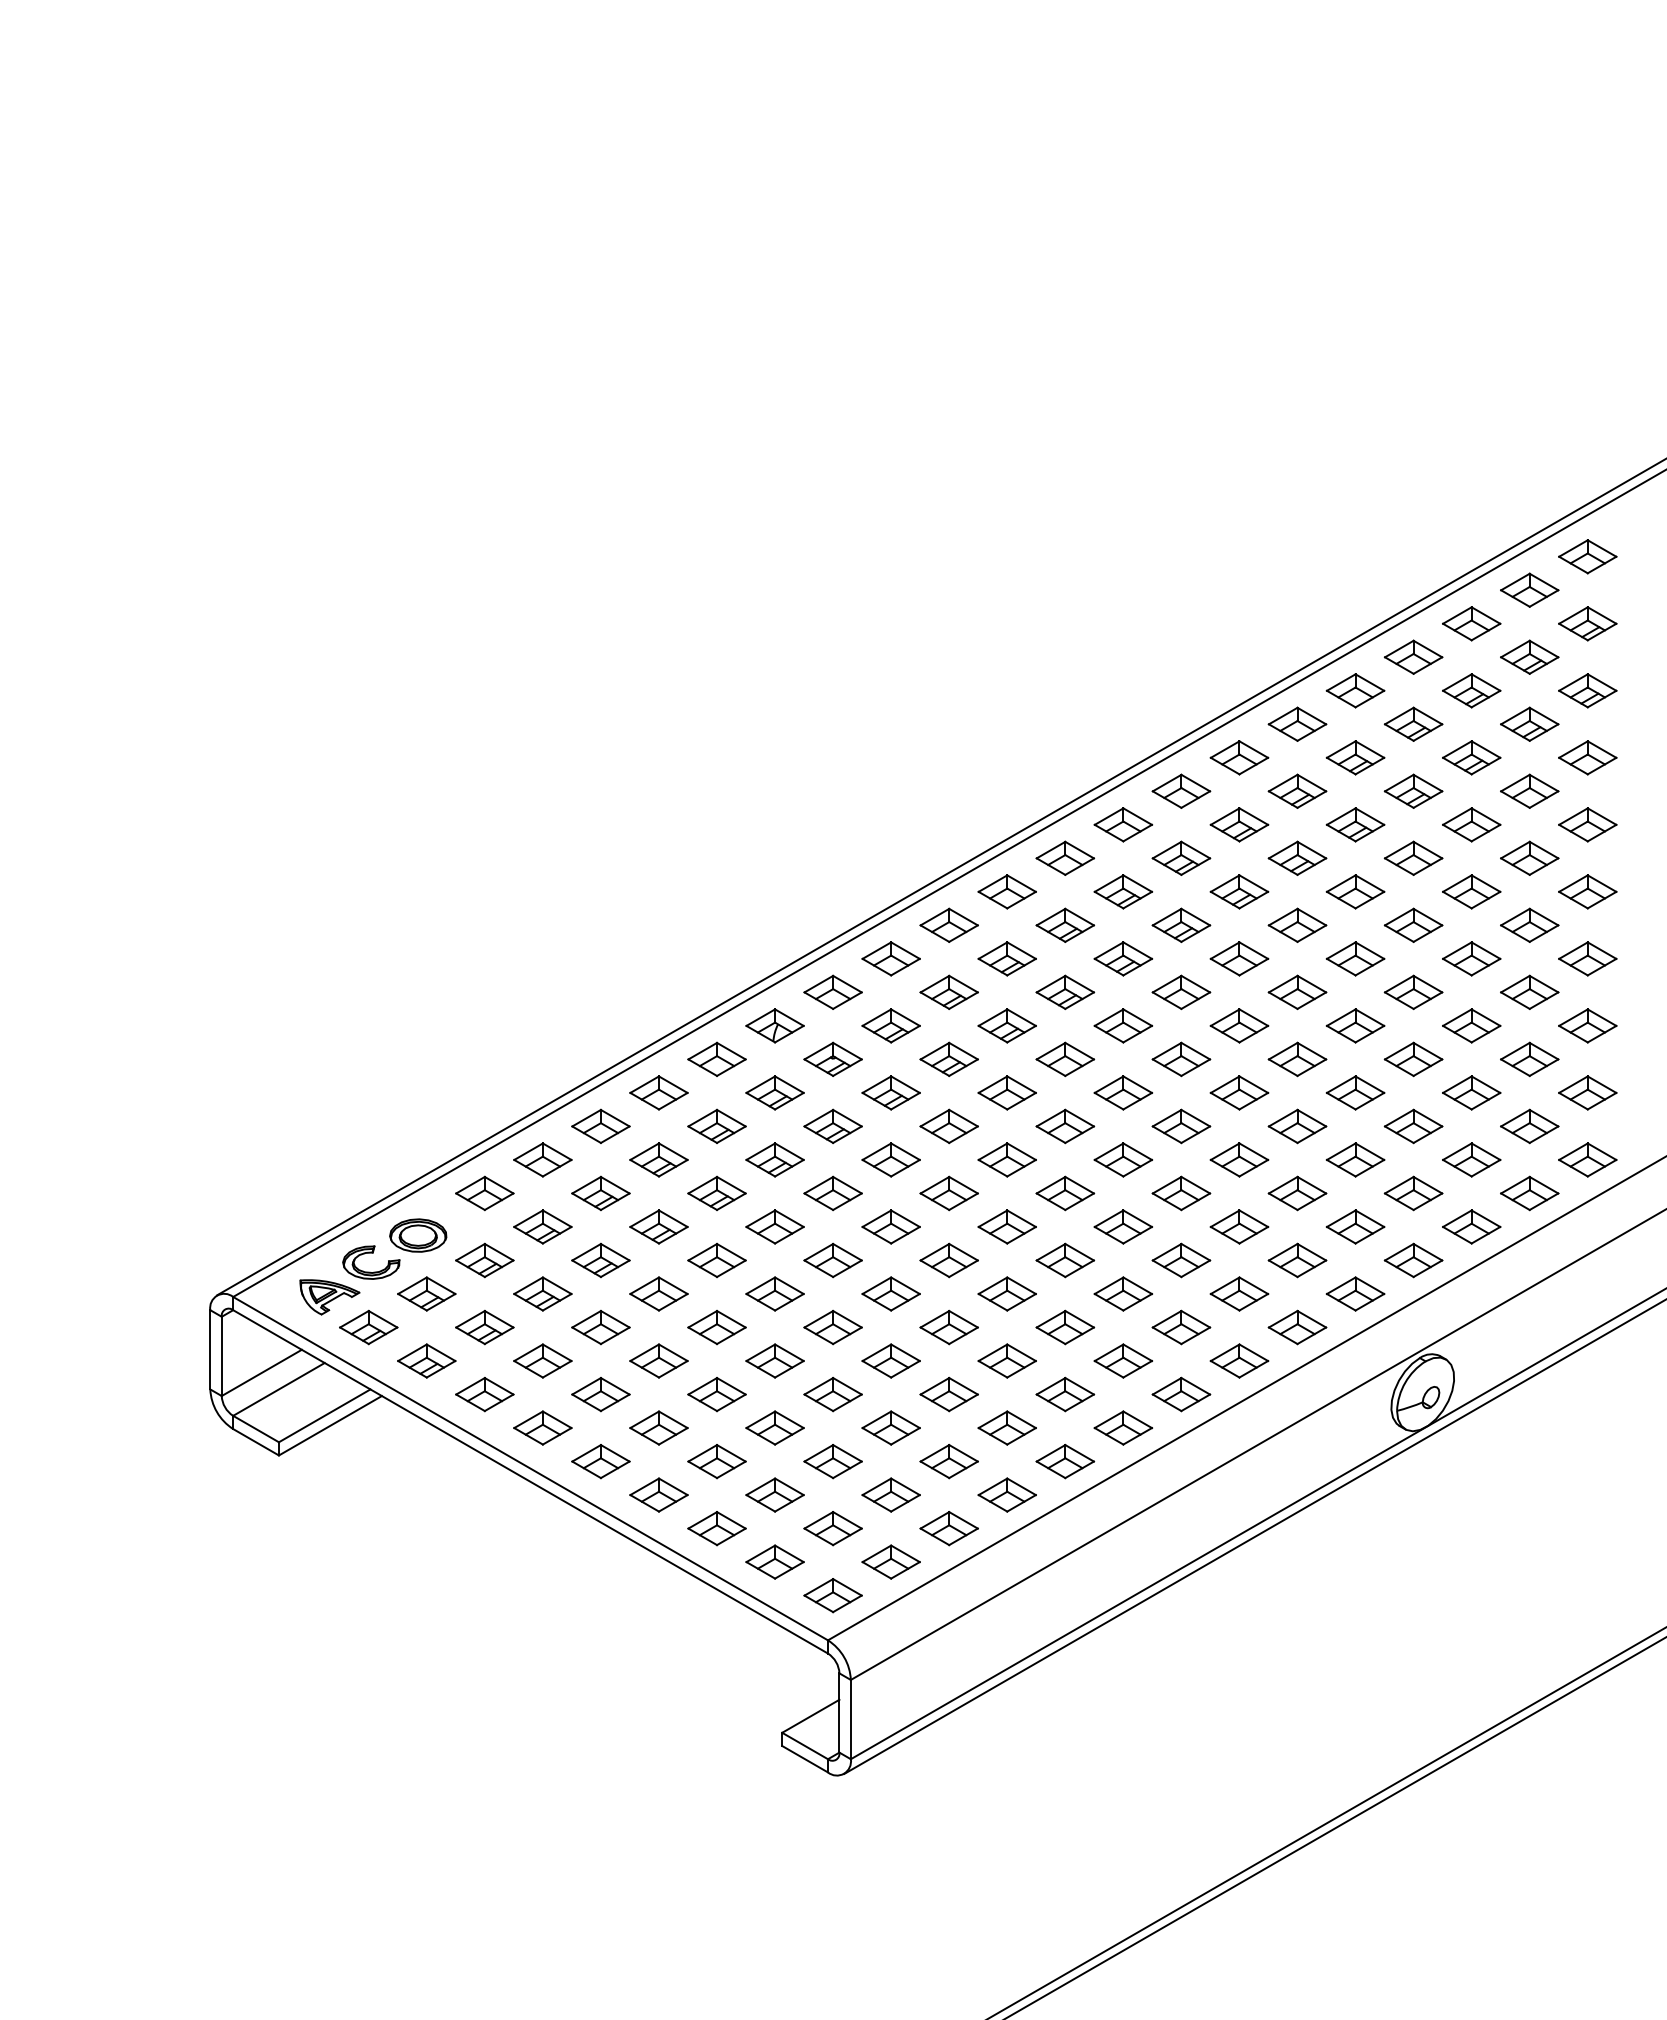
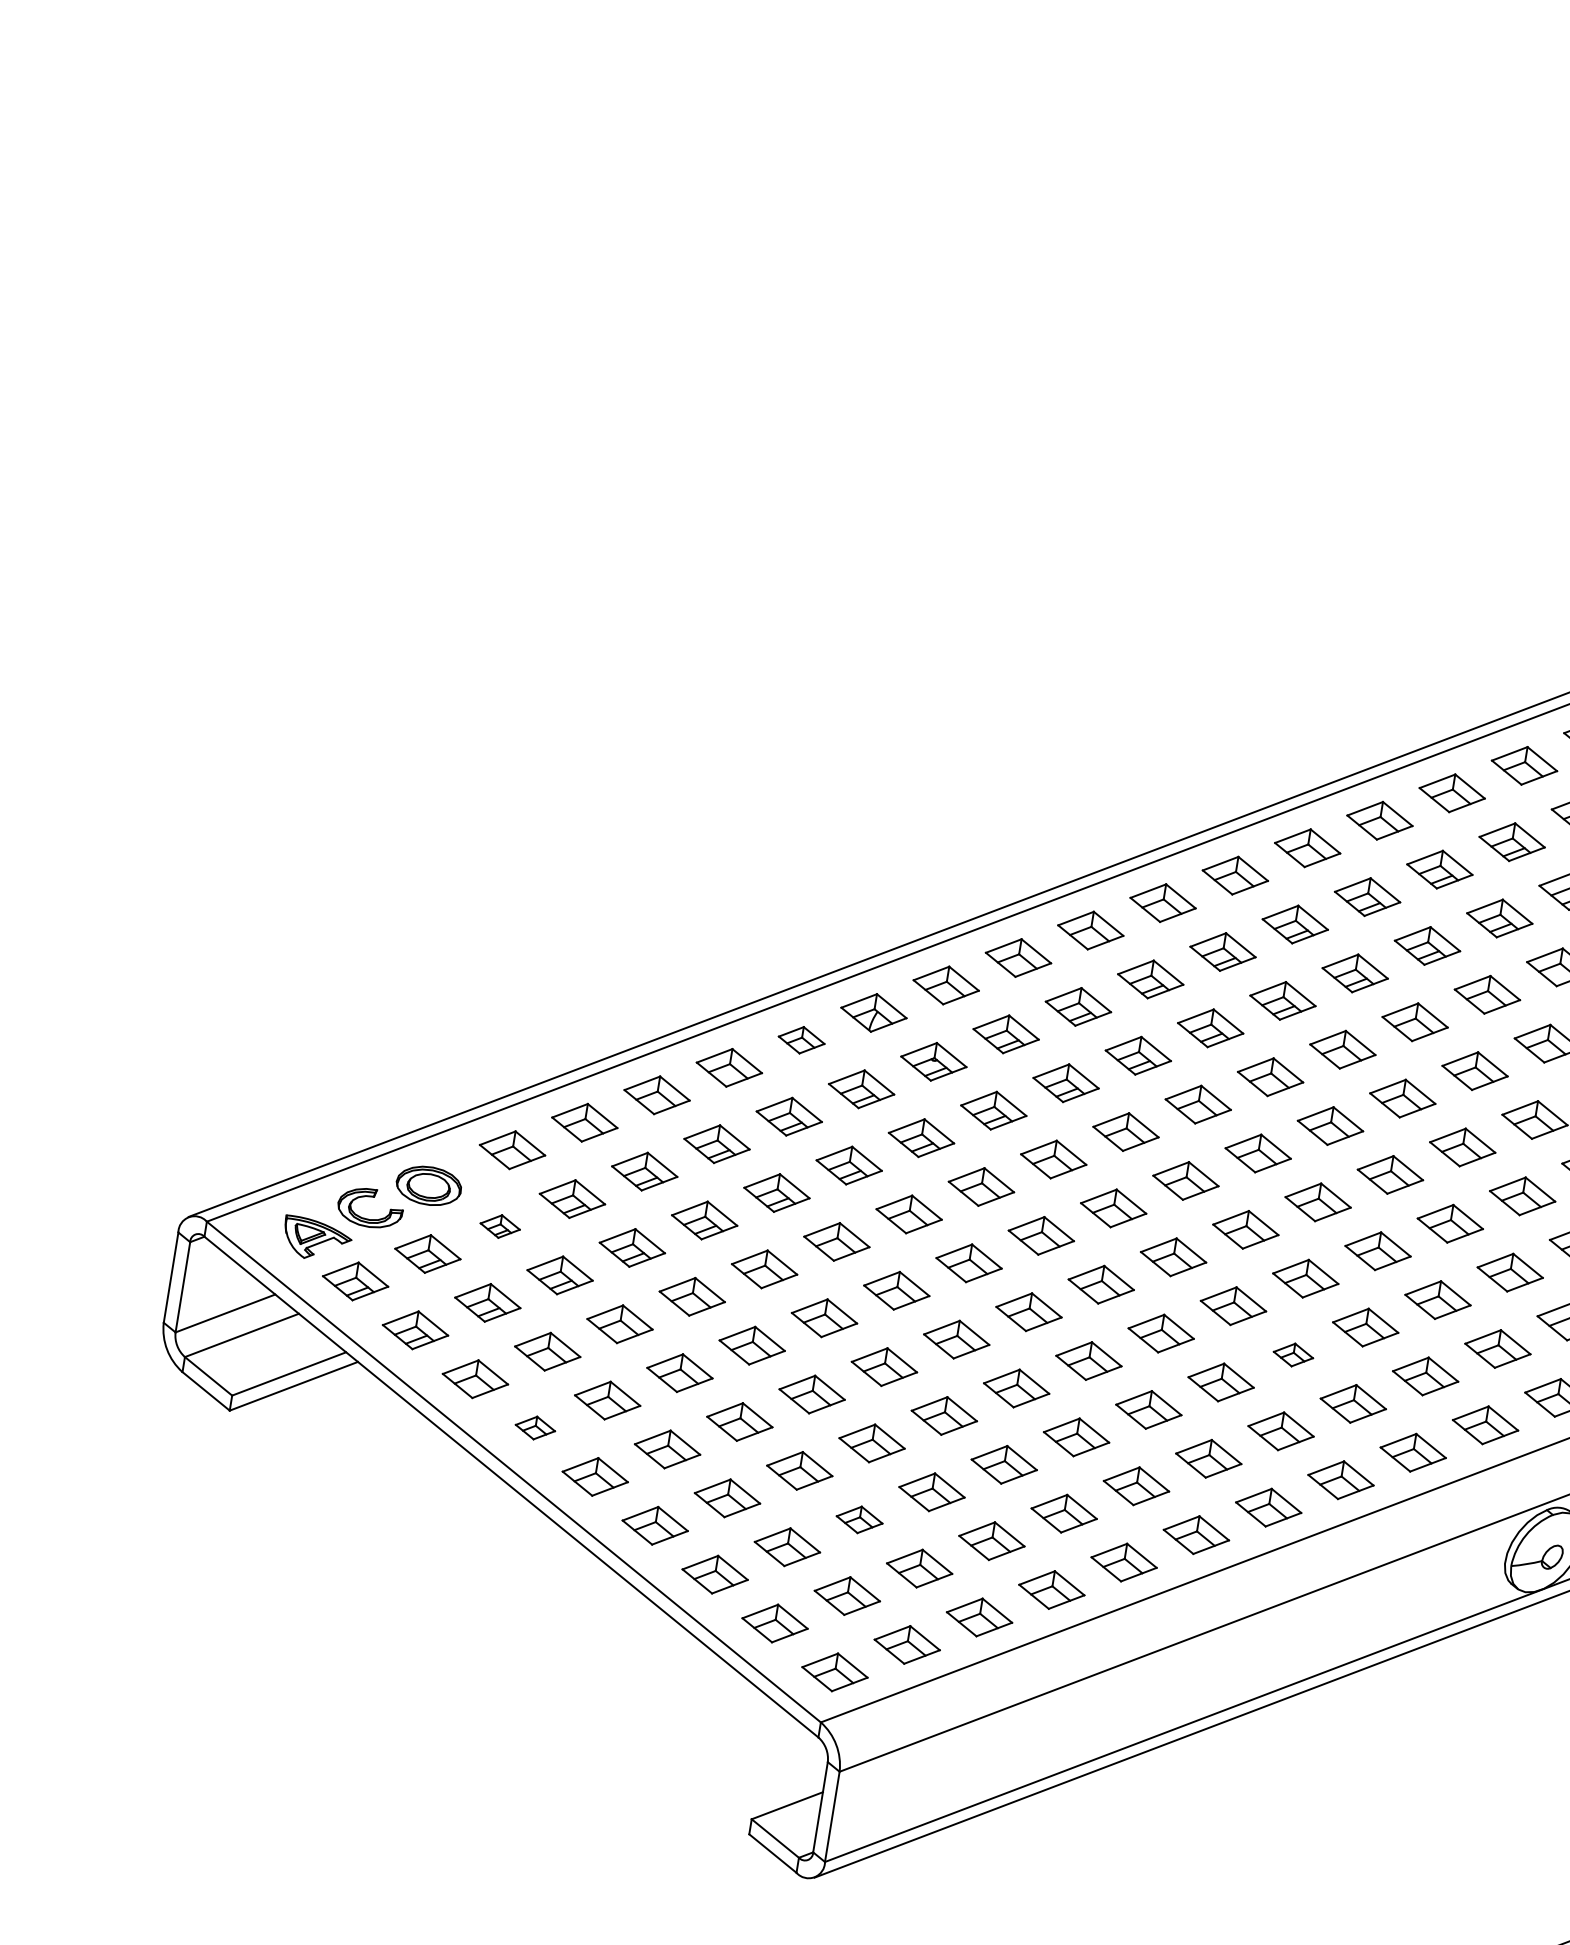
part: (716, 1058) -> (801, 1039), size x0.7
part: (484, 1260) -> (499, 1226), size x0.6
part: (1181, 1260) -> (1293, 1355), size x0.6
part: (542, 1427) -> (535, 1427), size x0.6
part: (832, 1461) -> (859, 1519), size x0.7

